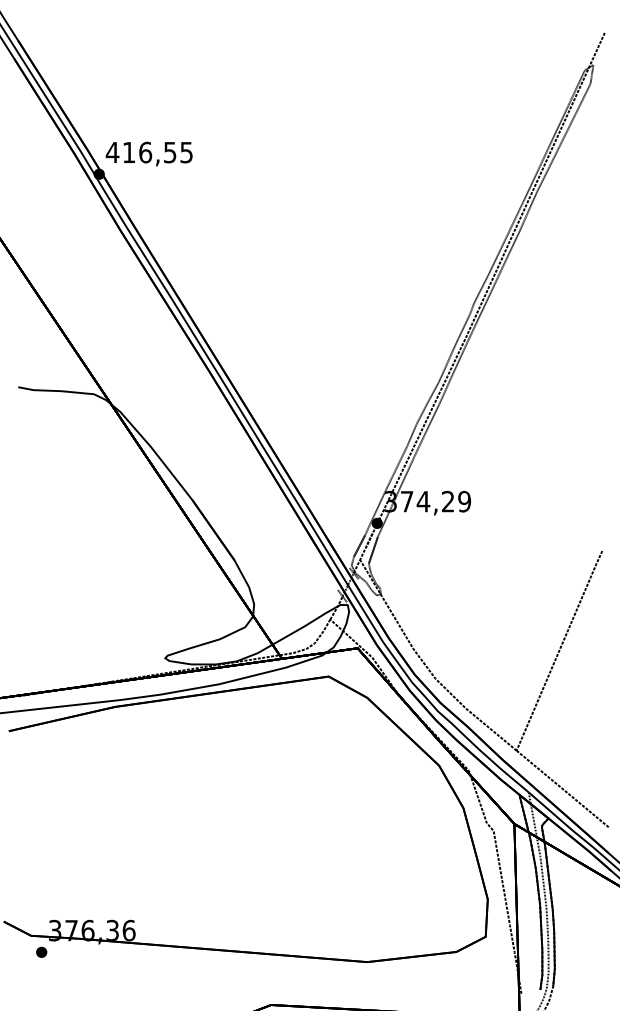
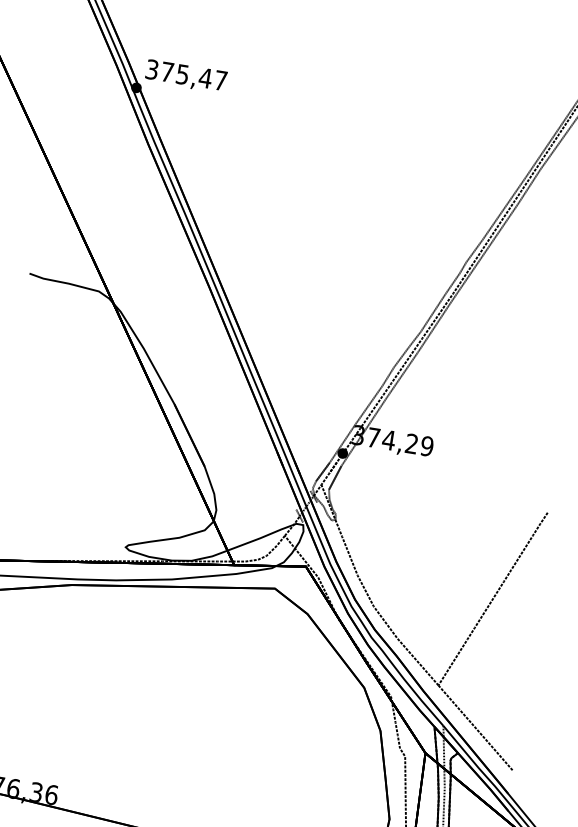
text: (148, 152) -> (185, 74), 416,55 -> 375,47

